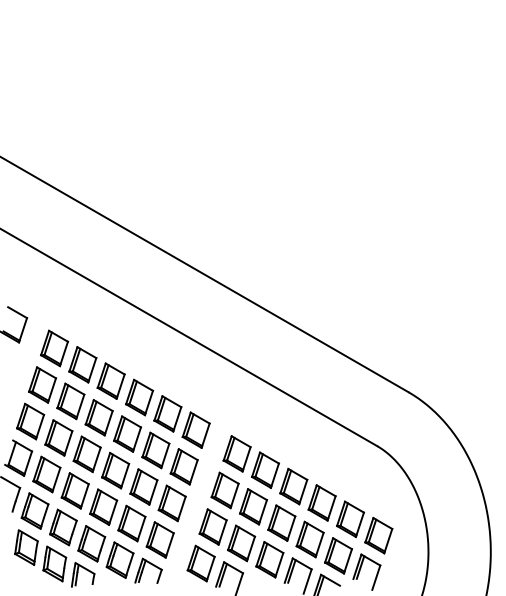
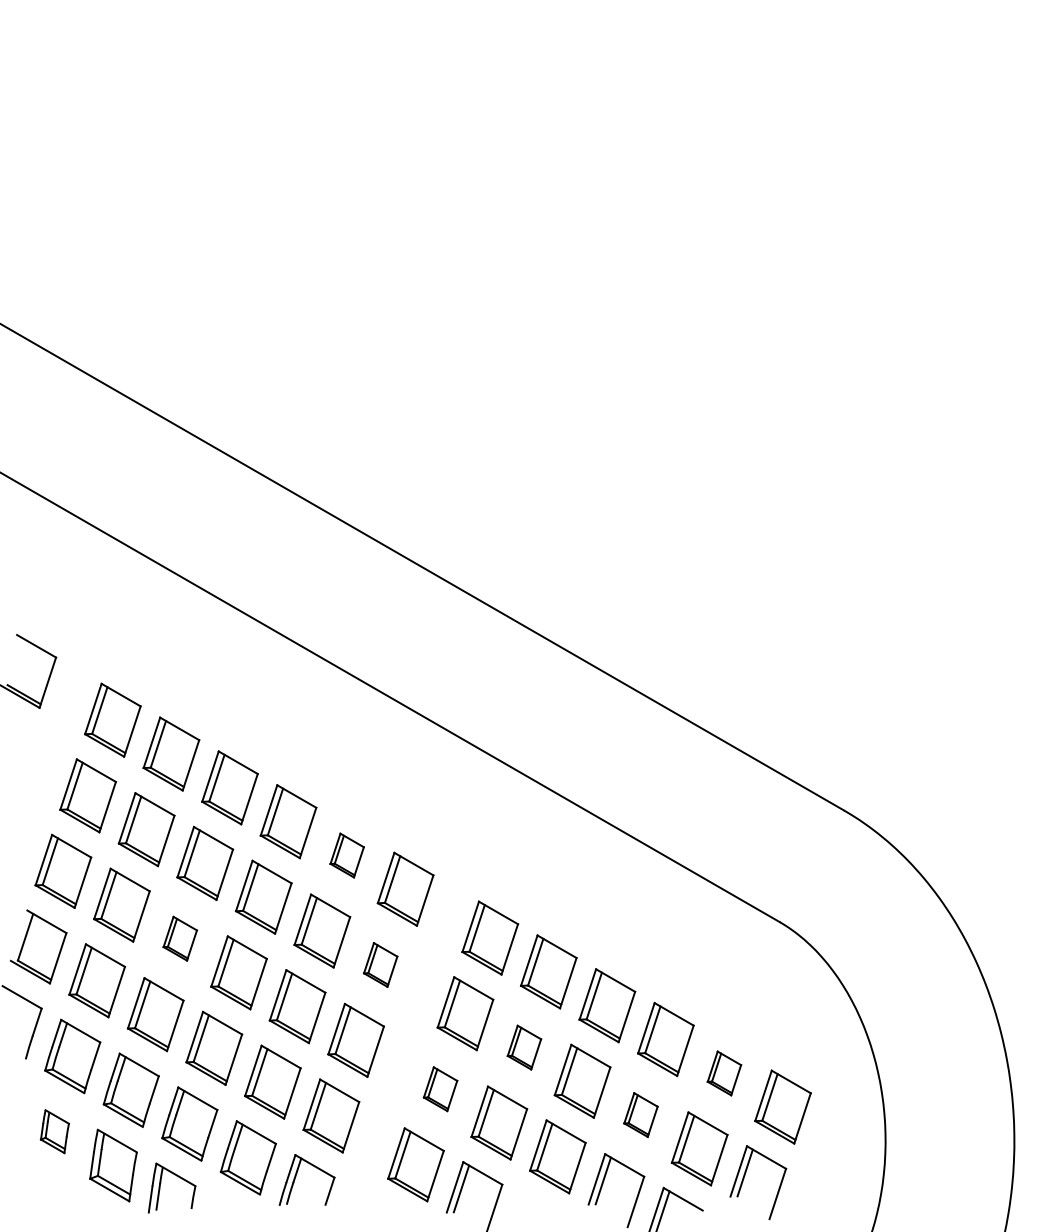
part: (167, 413) -> (346, 854), size x0.6
part: (86, 453) -> (178, 937), size x0.6
part: (183, 466) -> (379, 964), size x0.6
part: (253, 506) -> (524, 1046), size x0.6
part: (350, 519) -> (724, 1073), size x0.6
part: (212, 526) -> (439, 1088), size x0.6
part: (309, 539) -> (639, 1115), size x0.6
part: (26, 547) -> (54, 1131), size x0.6

